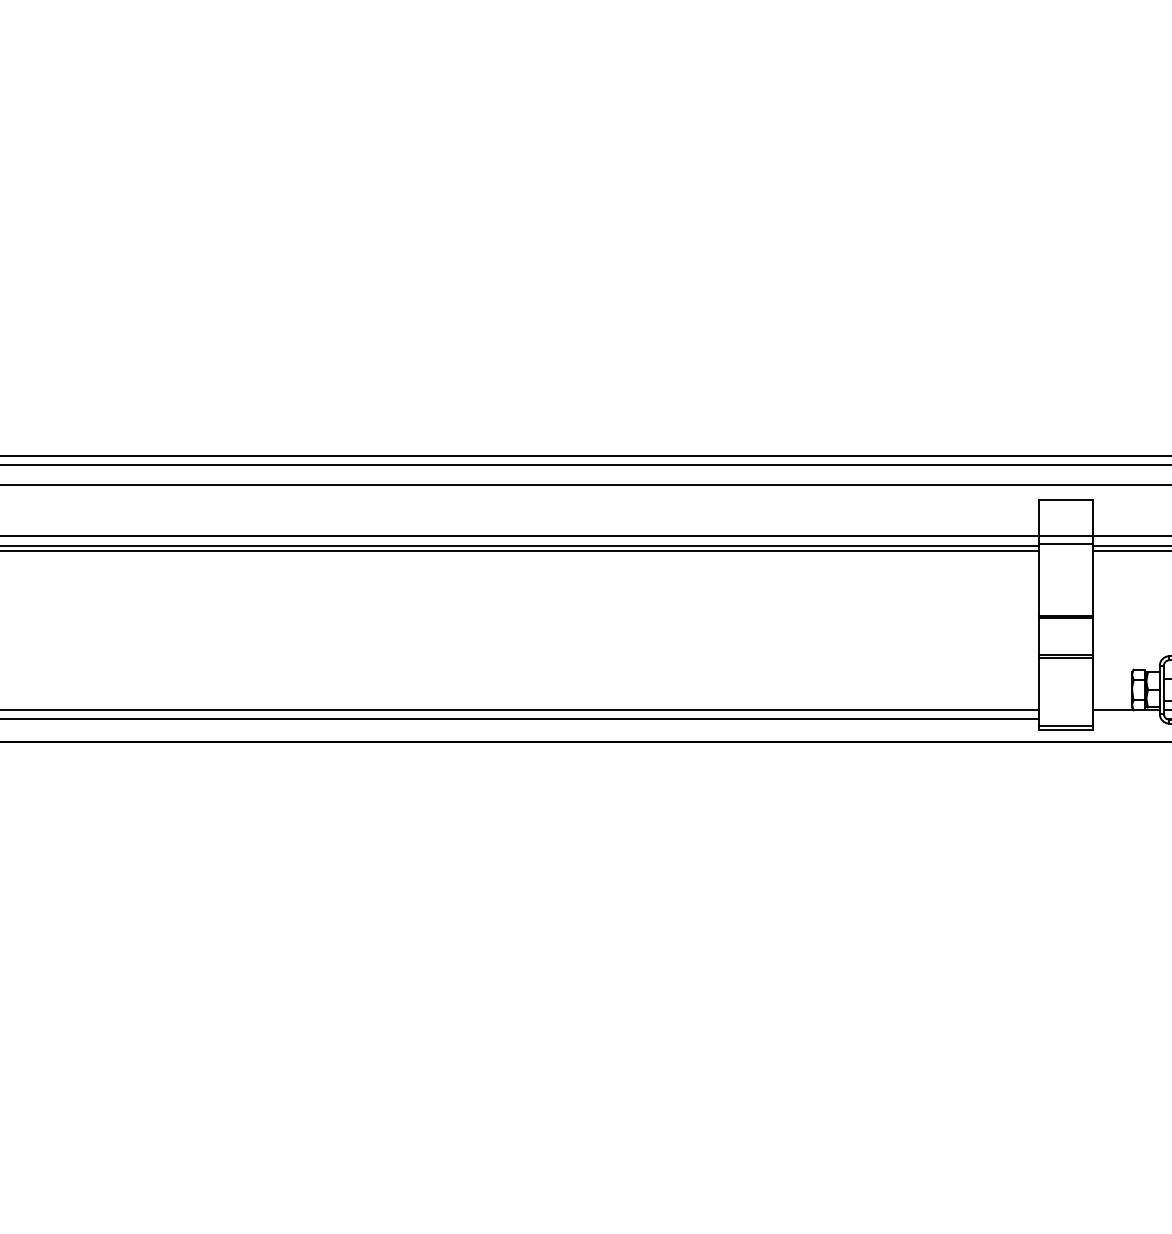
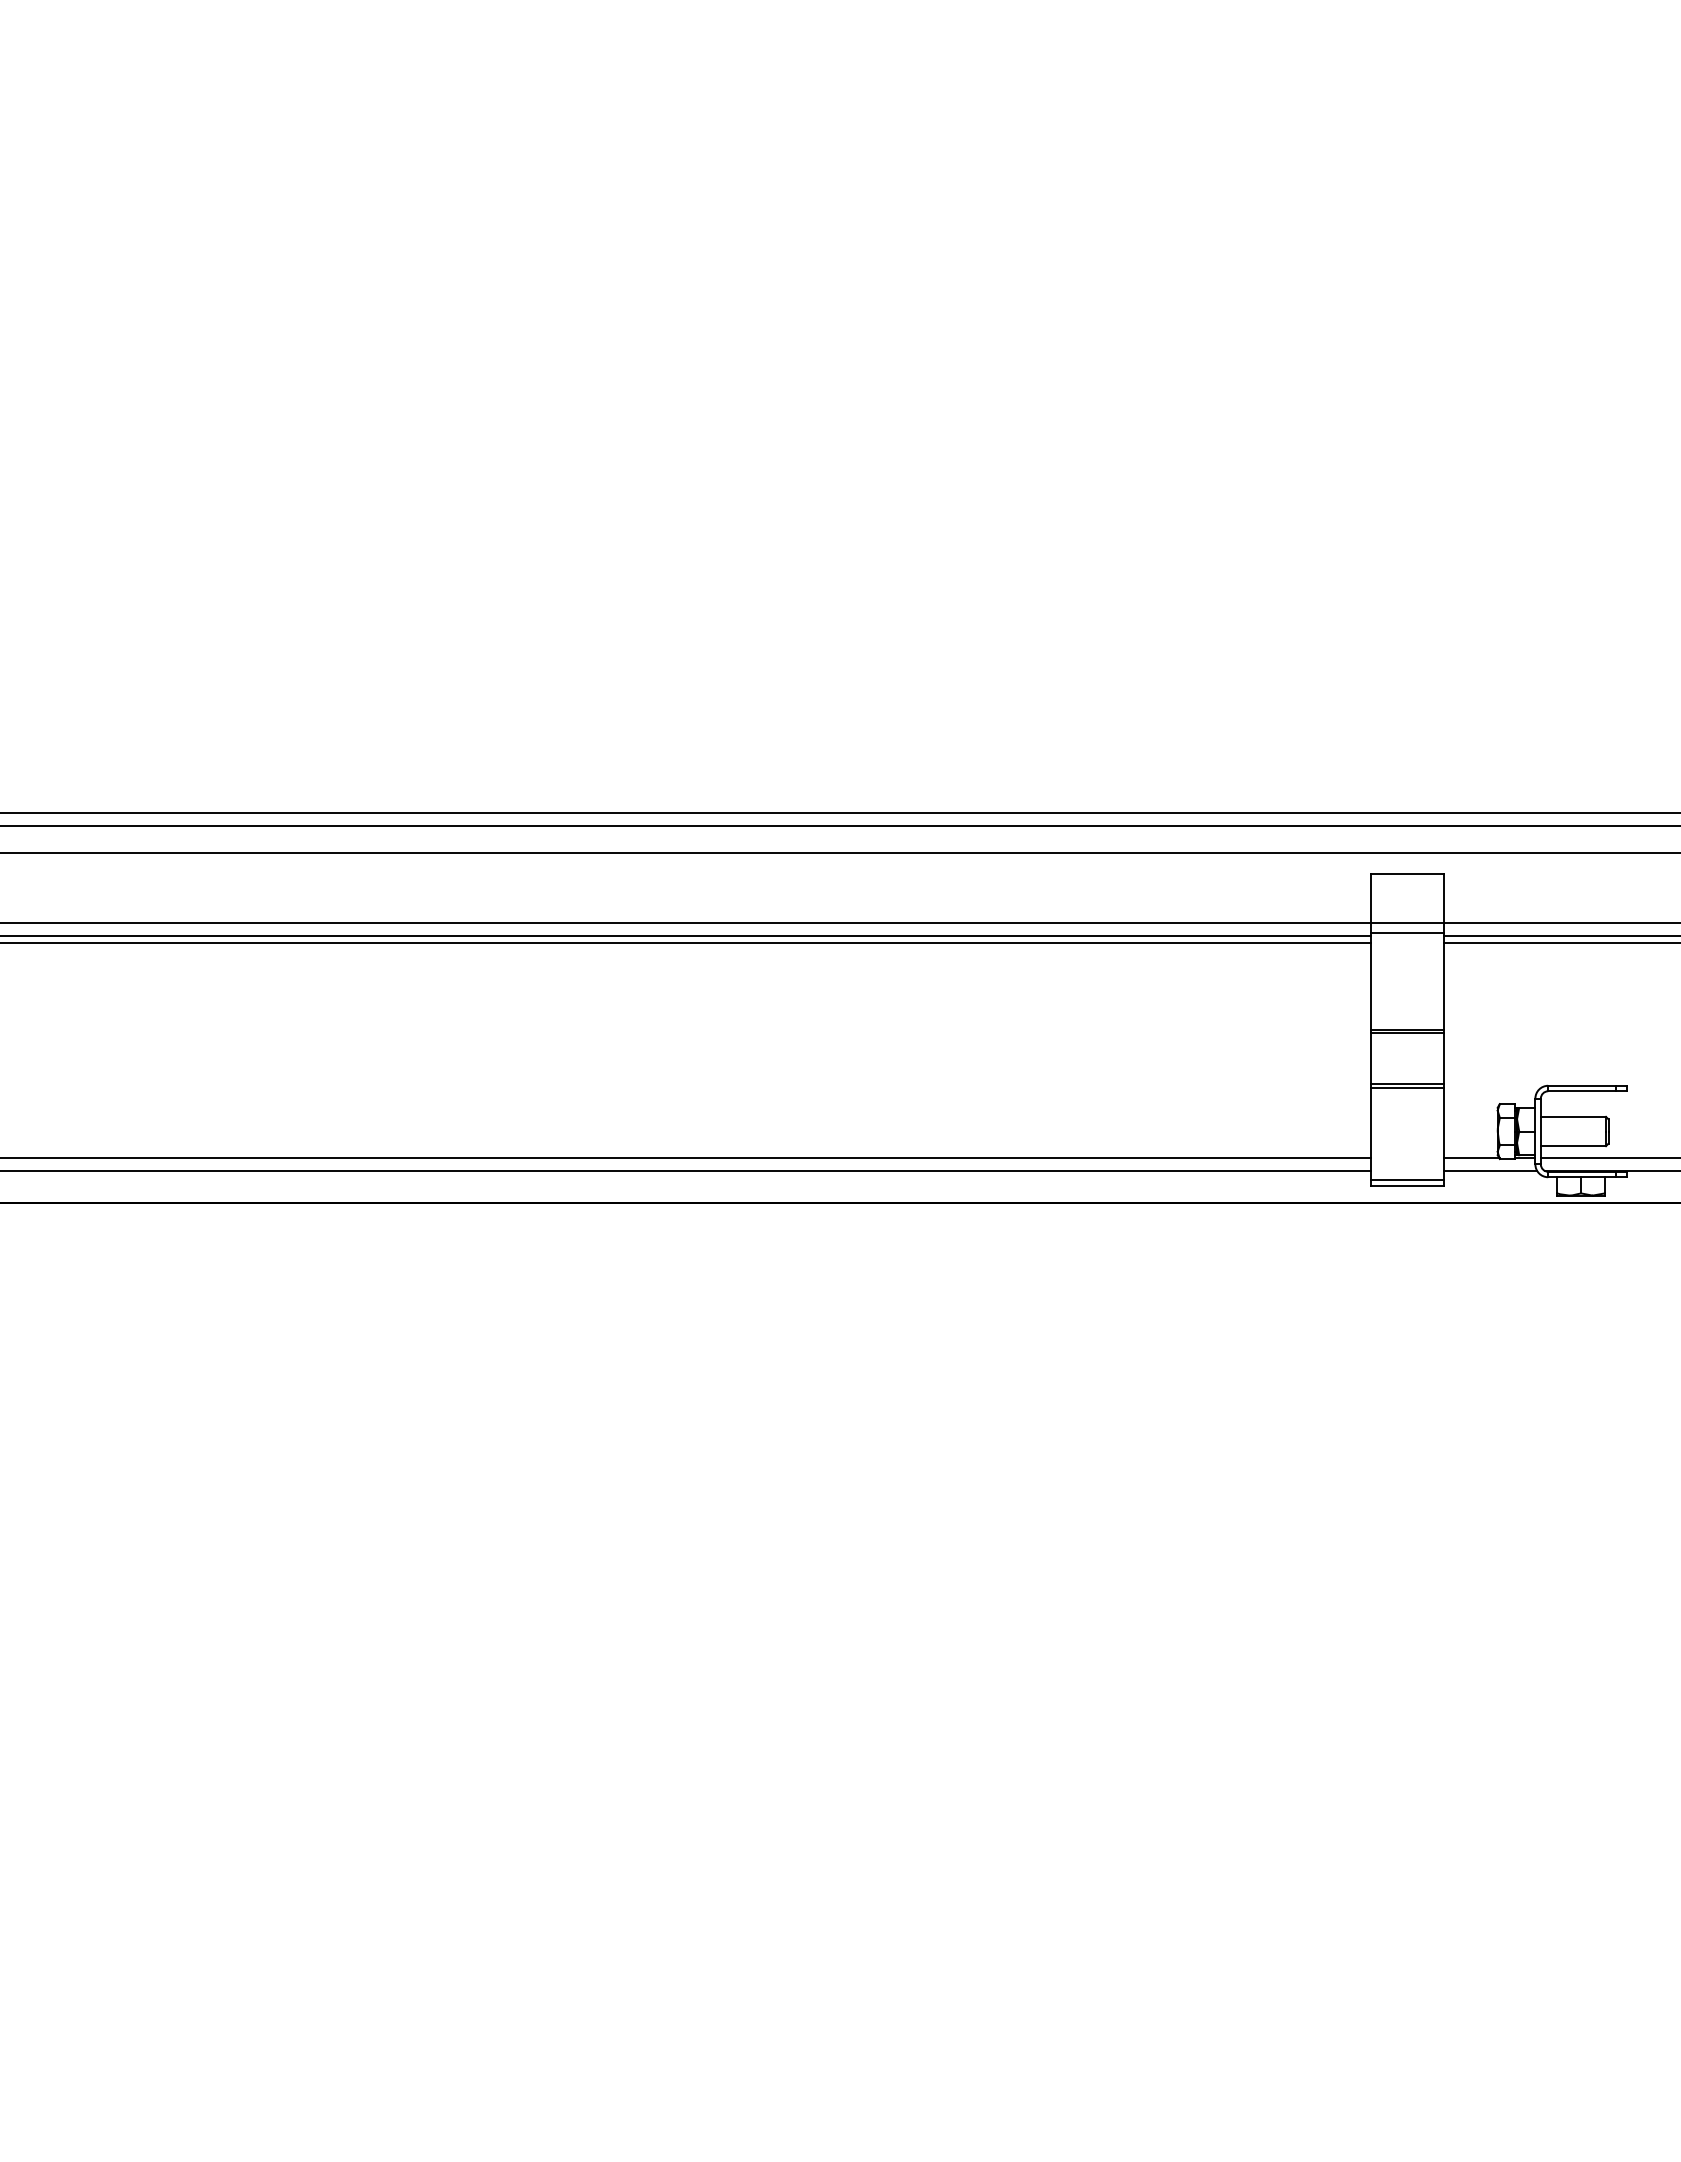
line: (1126, 719) -> (1490, 1171), added

